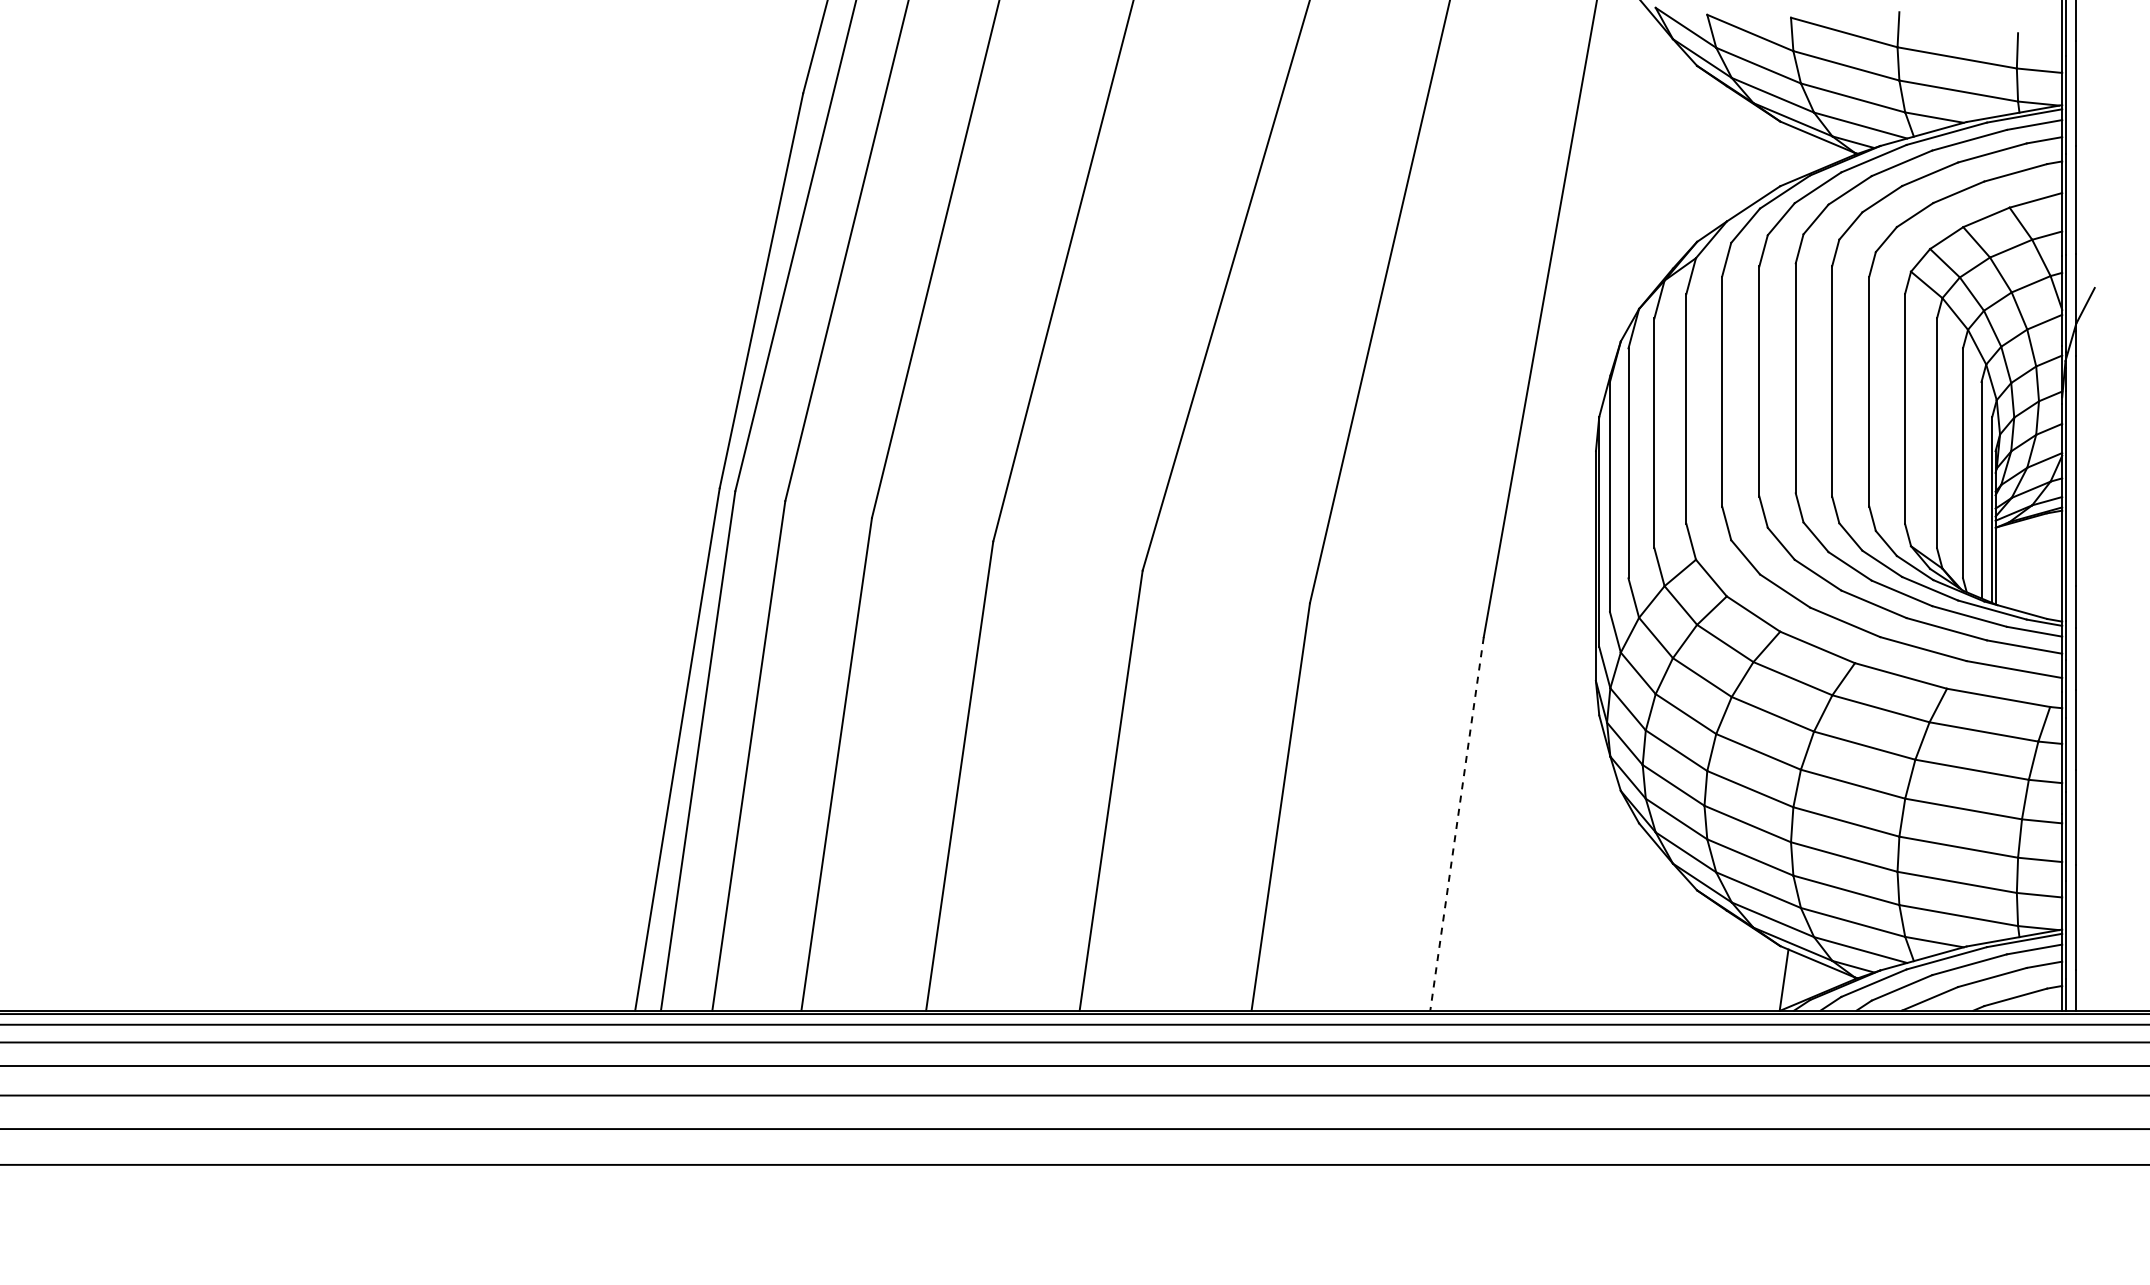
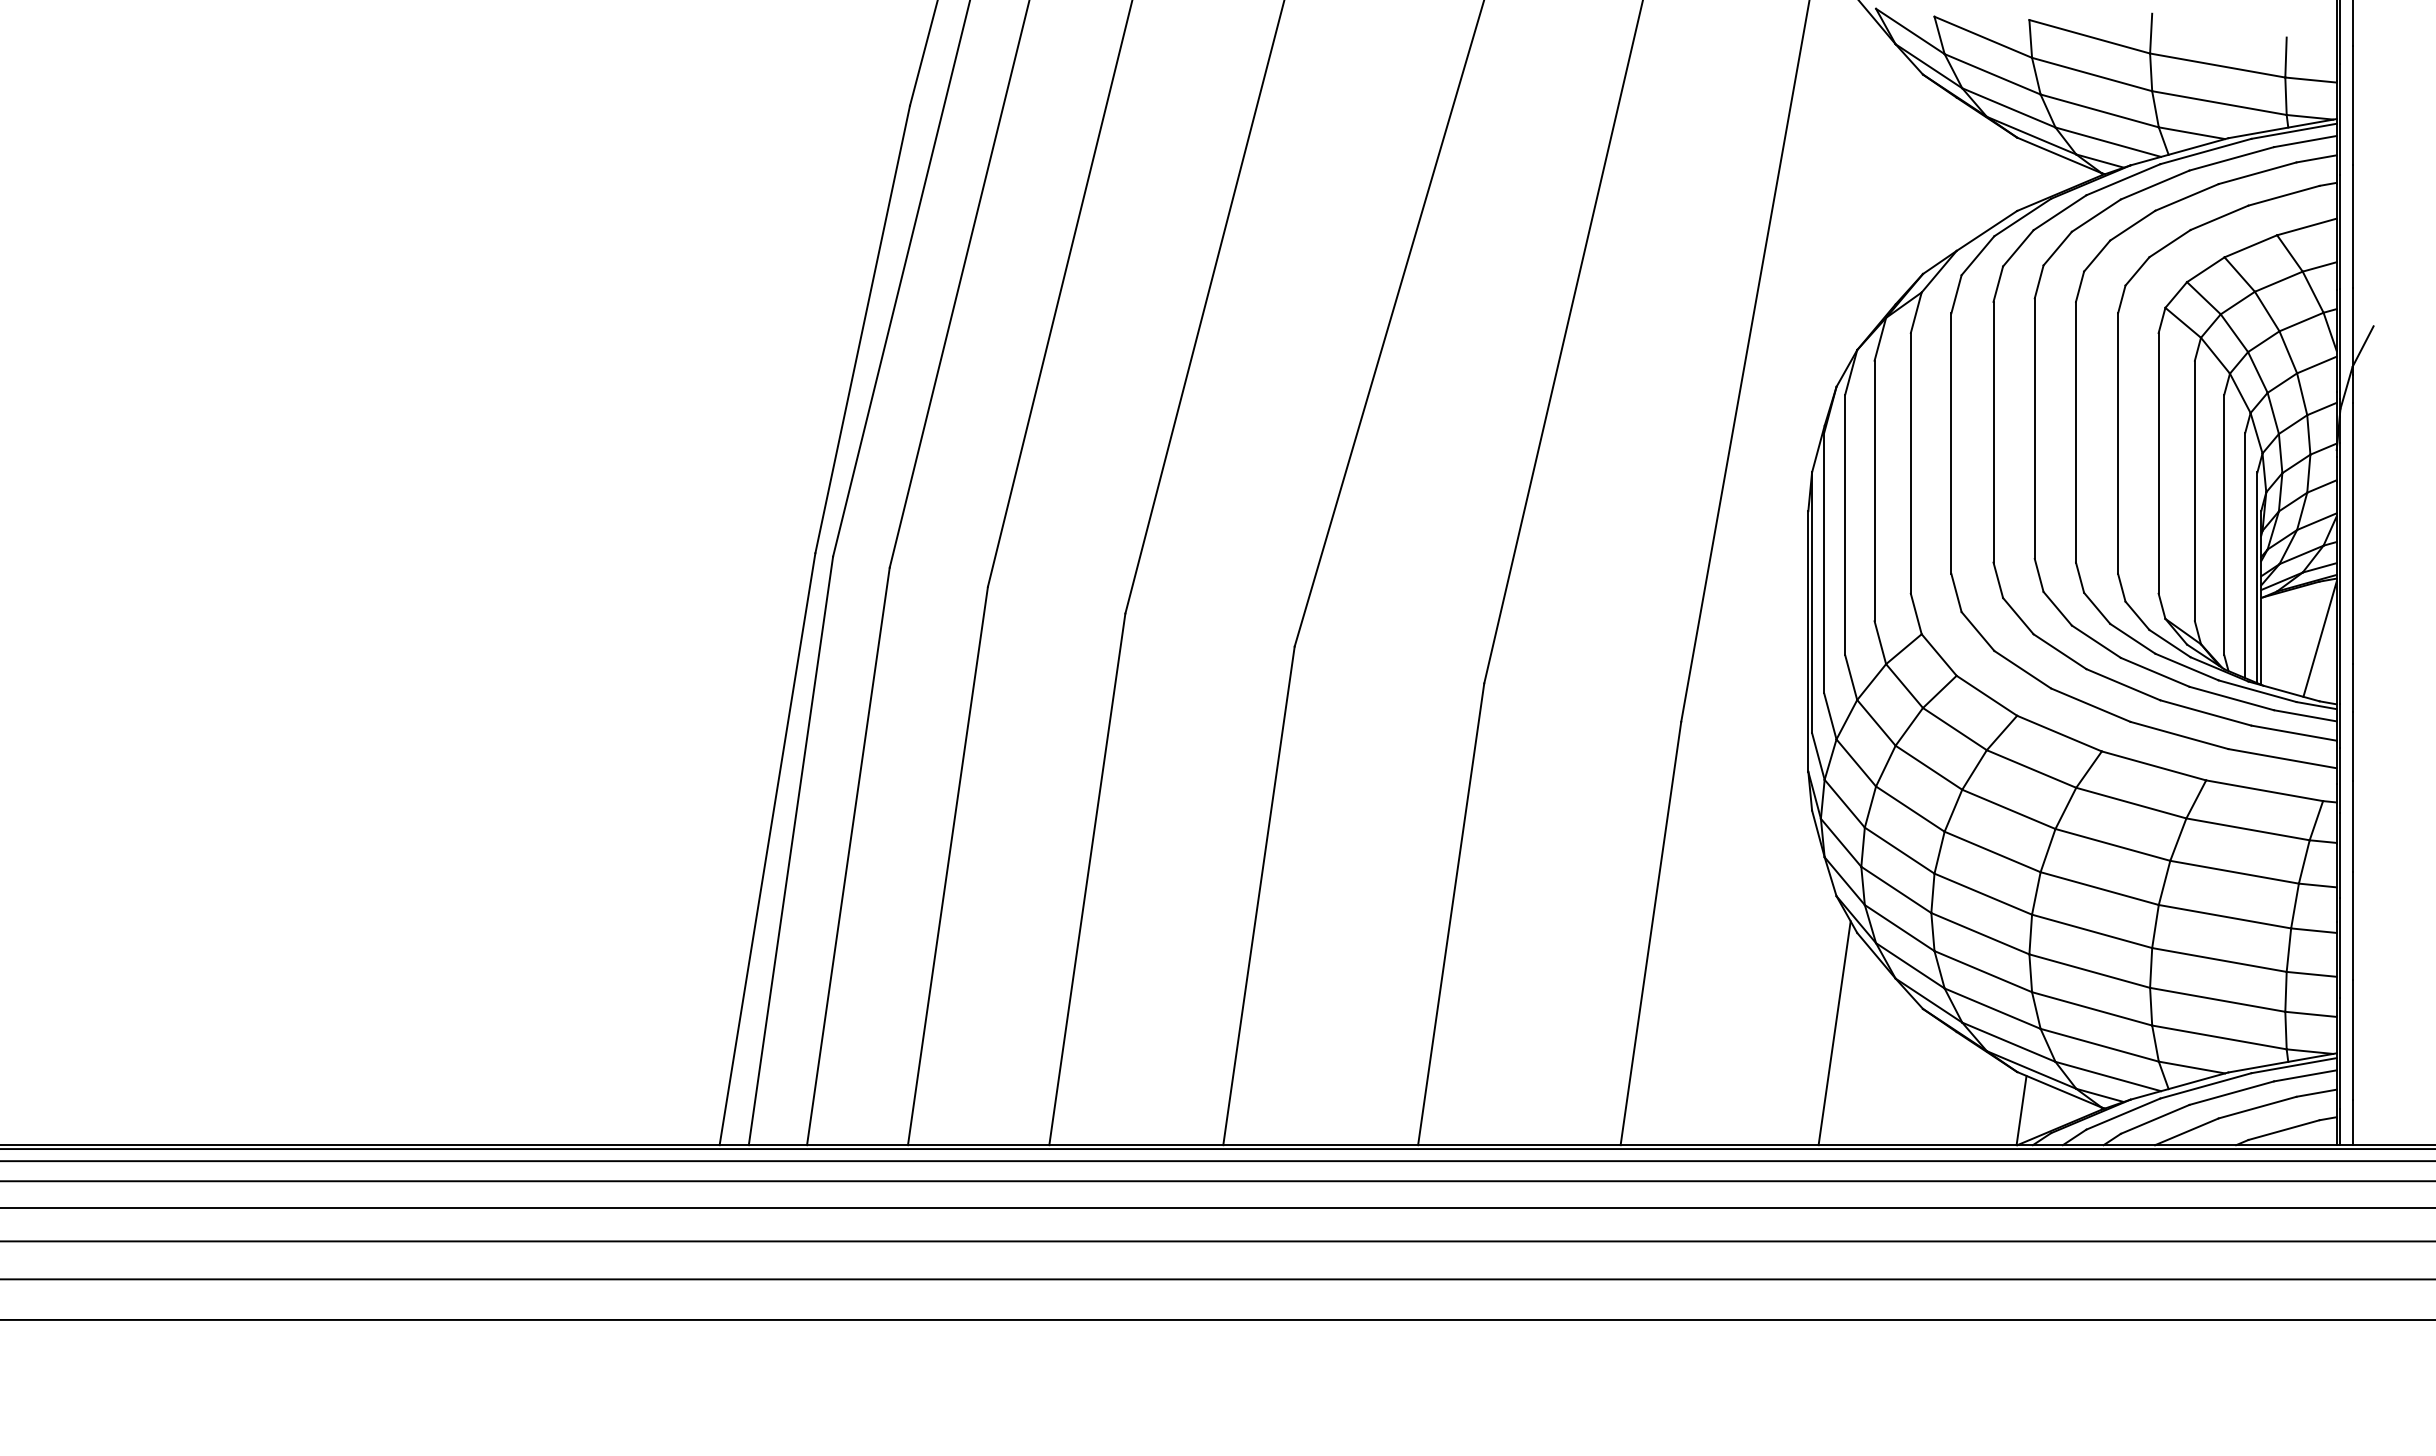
line: (2047, 564) -> (2320, 639), added
line: (1457, 823) -> (1651, 933), dashed -> solid
line: (1619, 911) -> (1835, 1032), added

